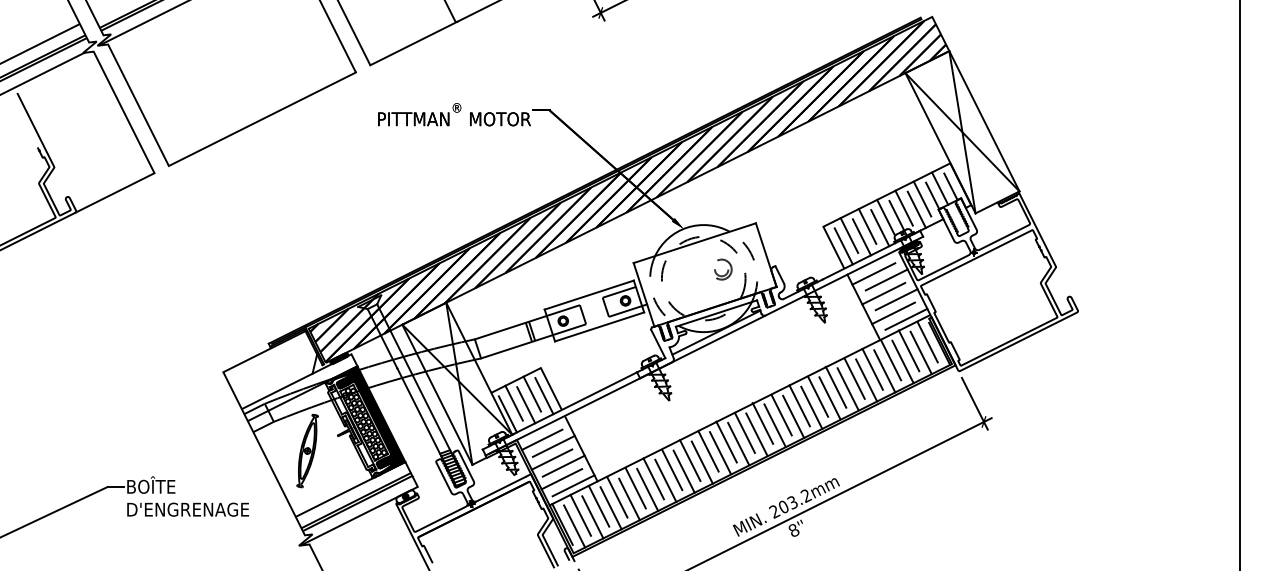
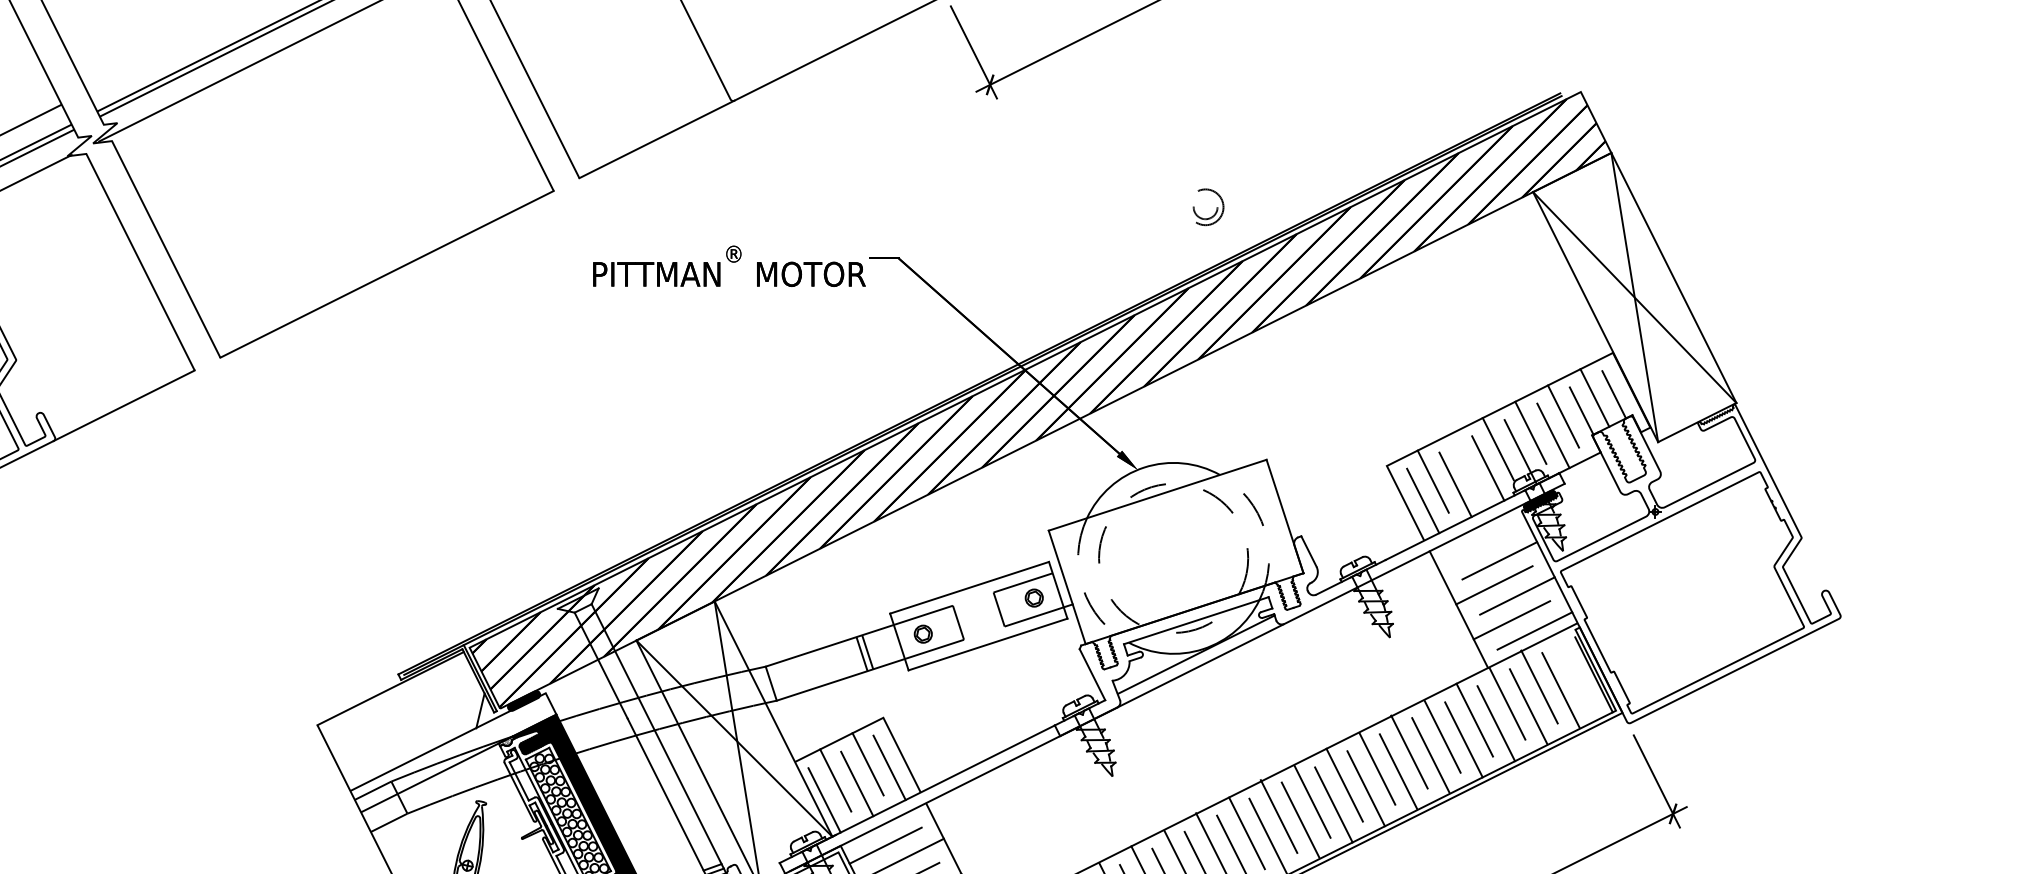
line: (867, 226) -> (1465, 465), removed
part: (723, 269) -> (1208, 207), moved
line: (873, 273) -> (1476, 549), removed
line: (927, 342) -> (1572, 672), removed

